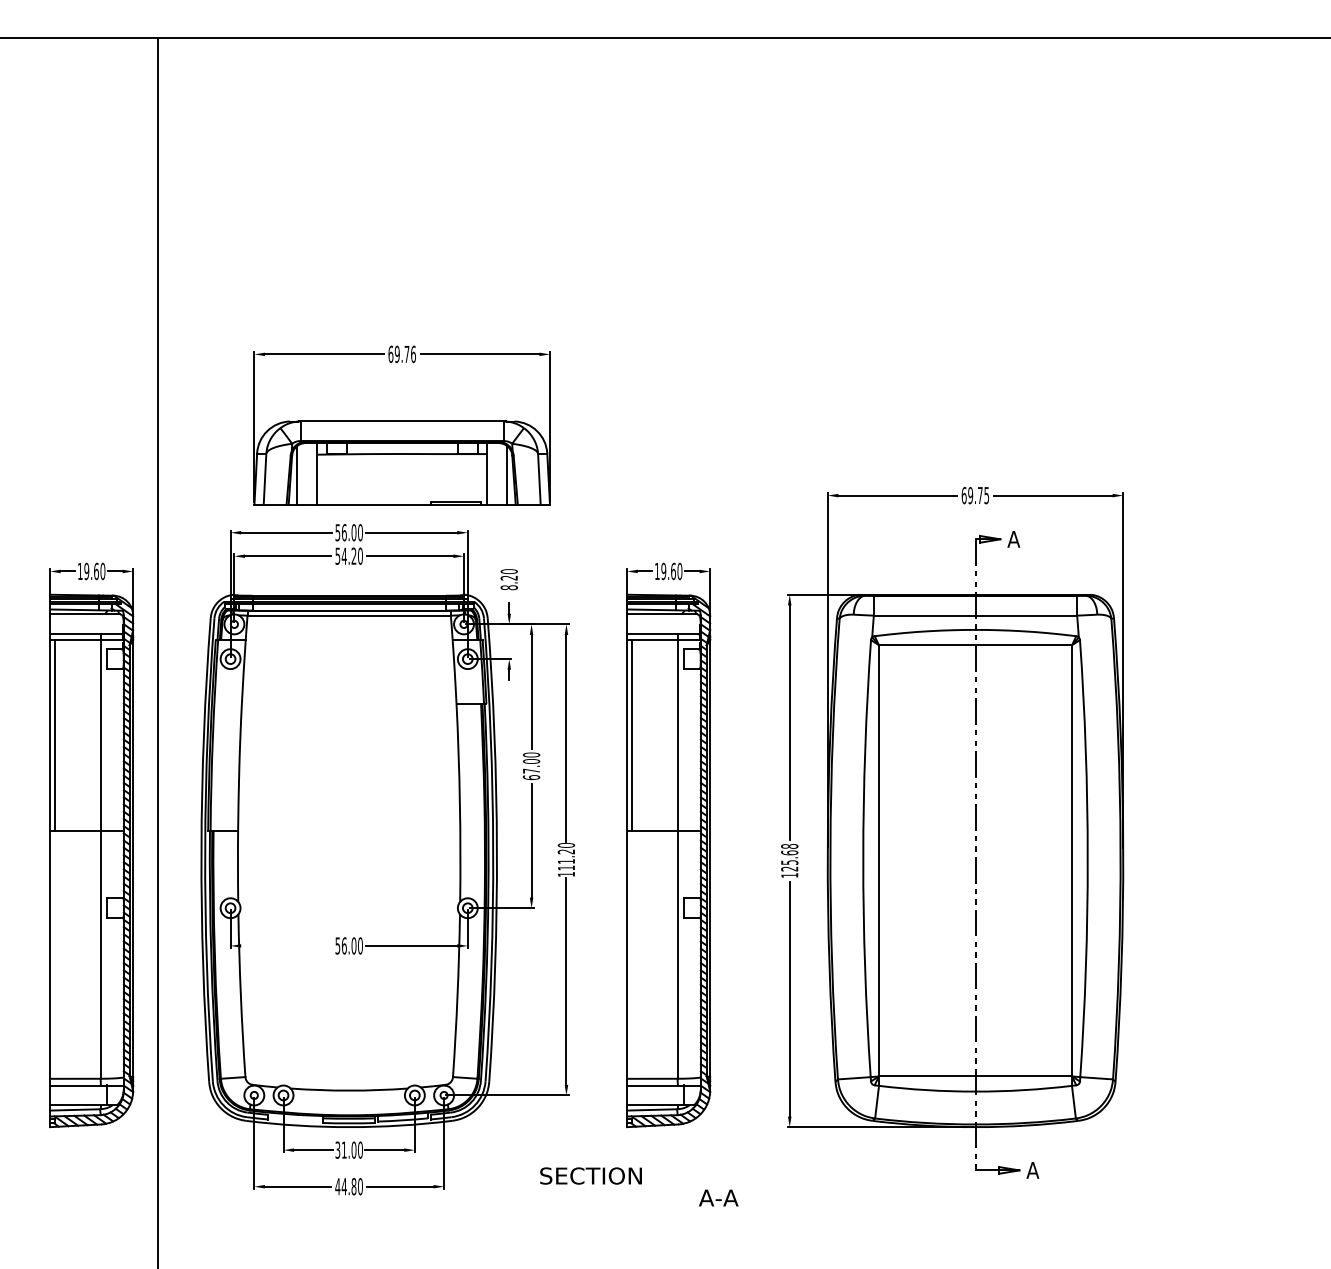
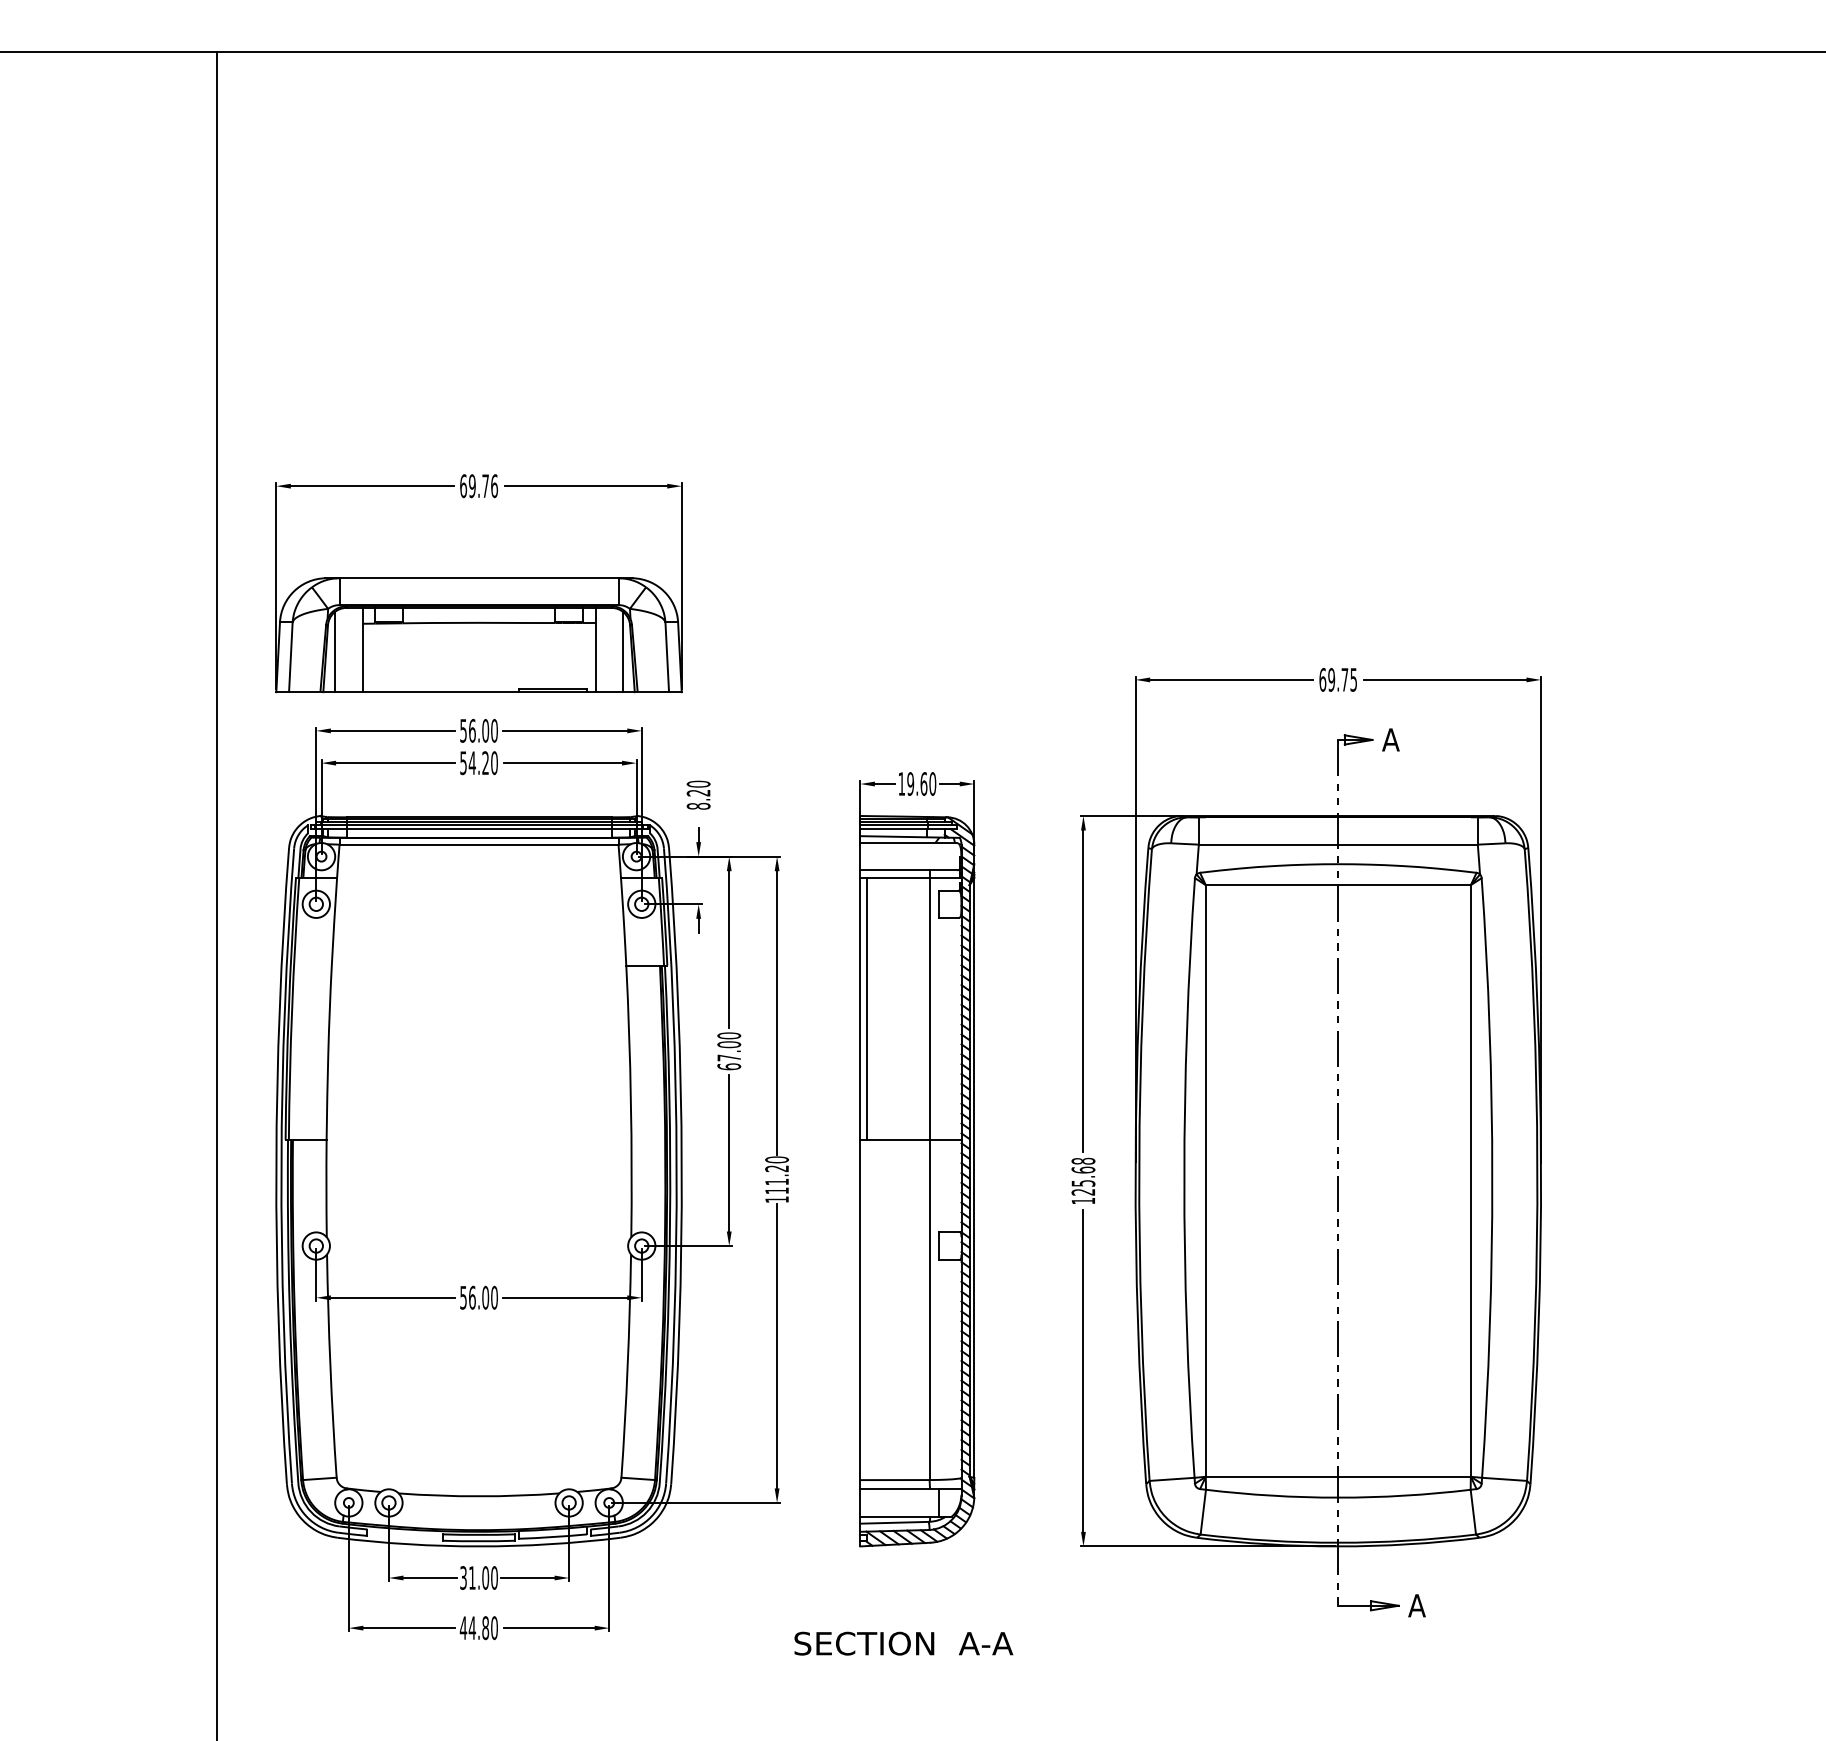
part: (401, 425) -> (478, 583), moved
part: (91, 844) -> (125, 1158), removed
line: (286, 945) -> (393, 1297), added
text: (590, 1175) -> (863, 1642), moved

